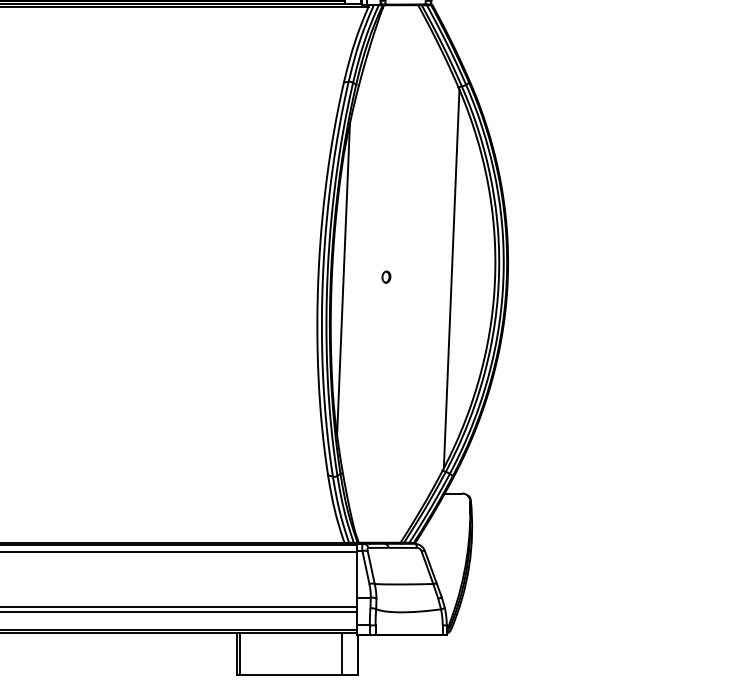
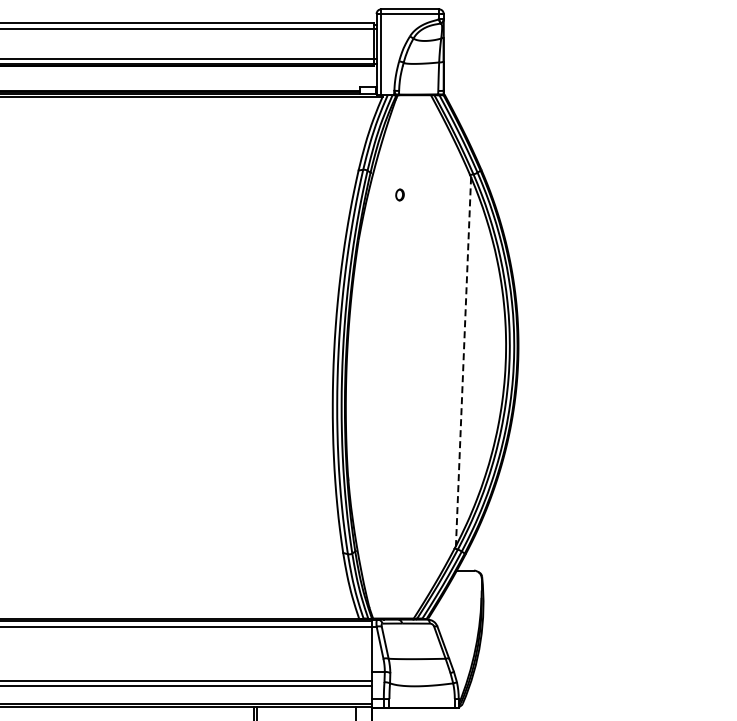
part: (385, 276) -> (399, 194), moved
line: (343, 278) -> (358, 361), removed
line: (451, 278) -> (463, 361), solid -> dashed

